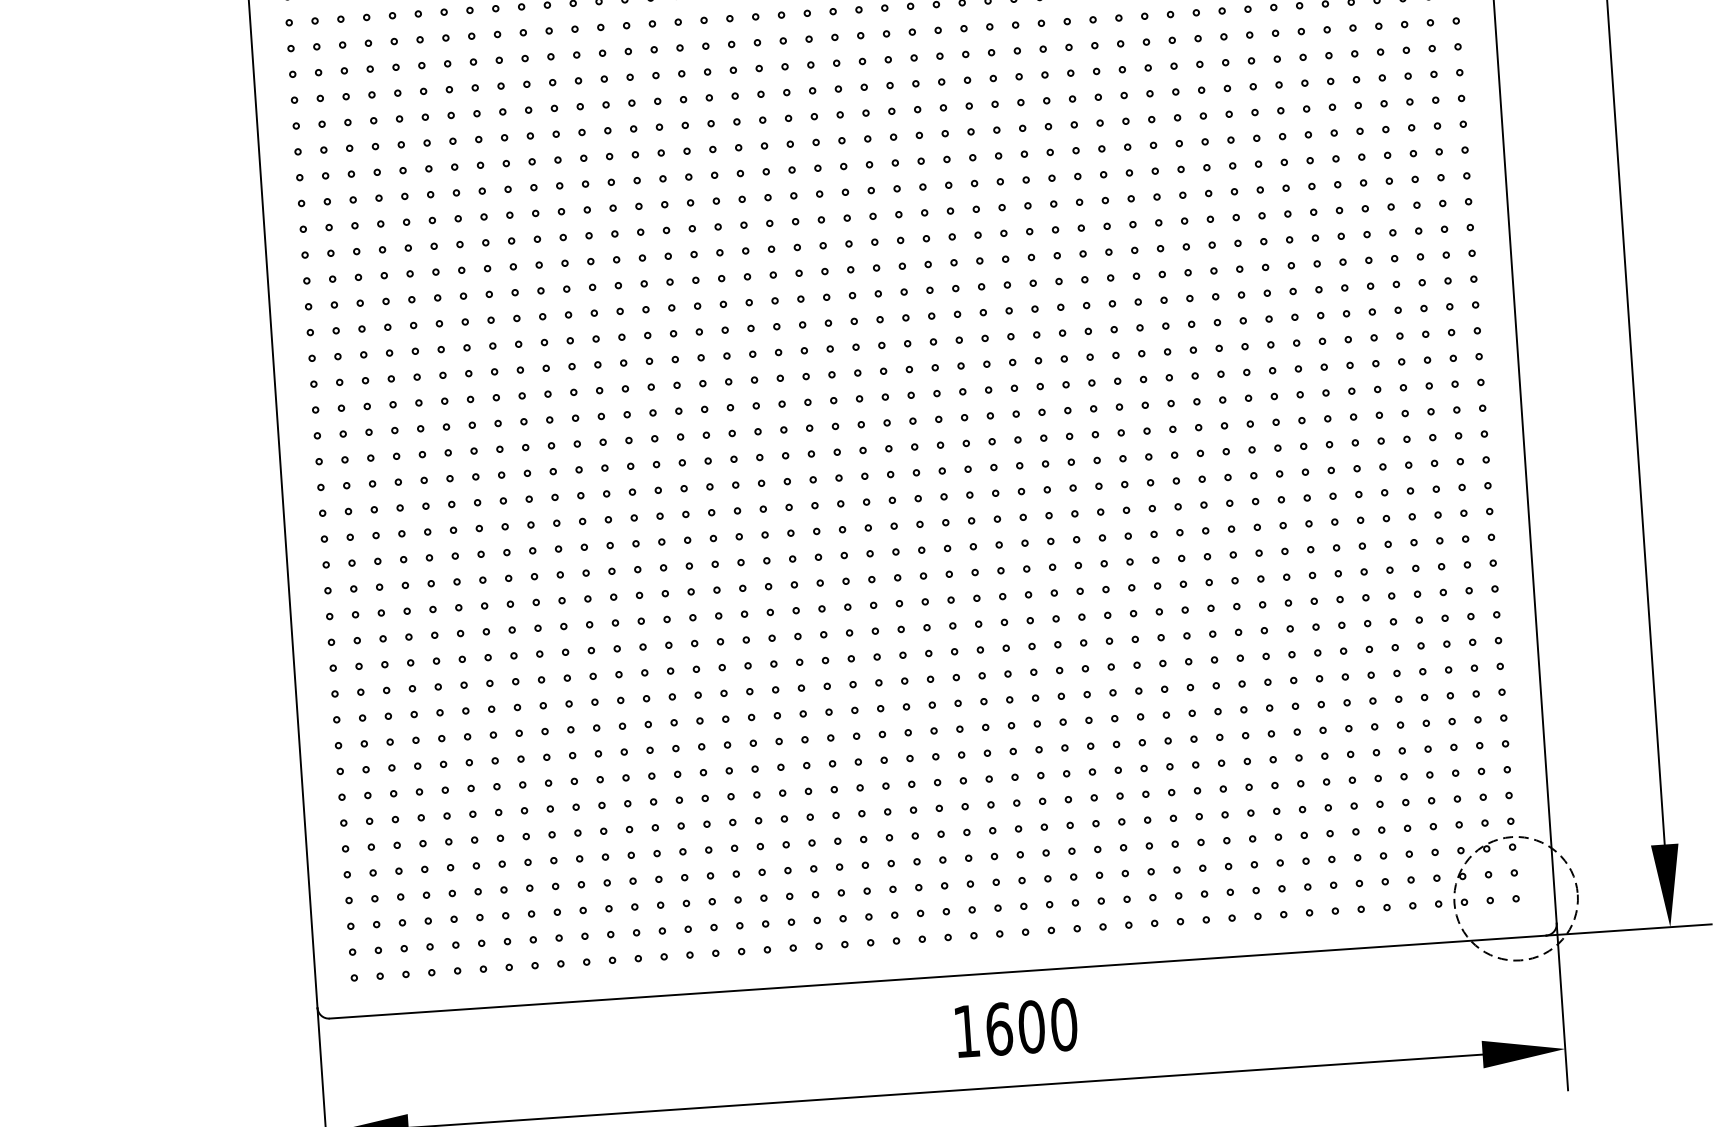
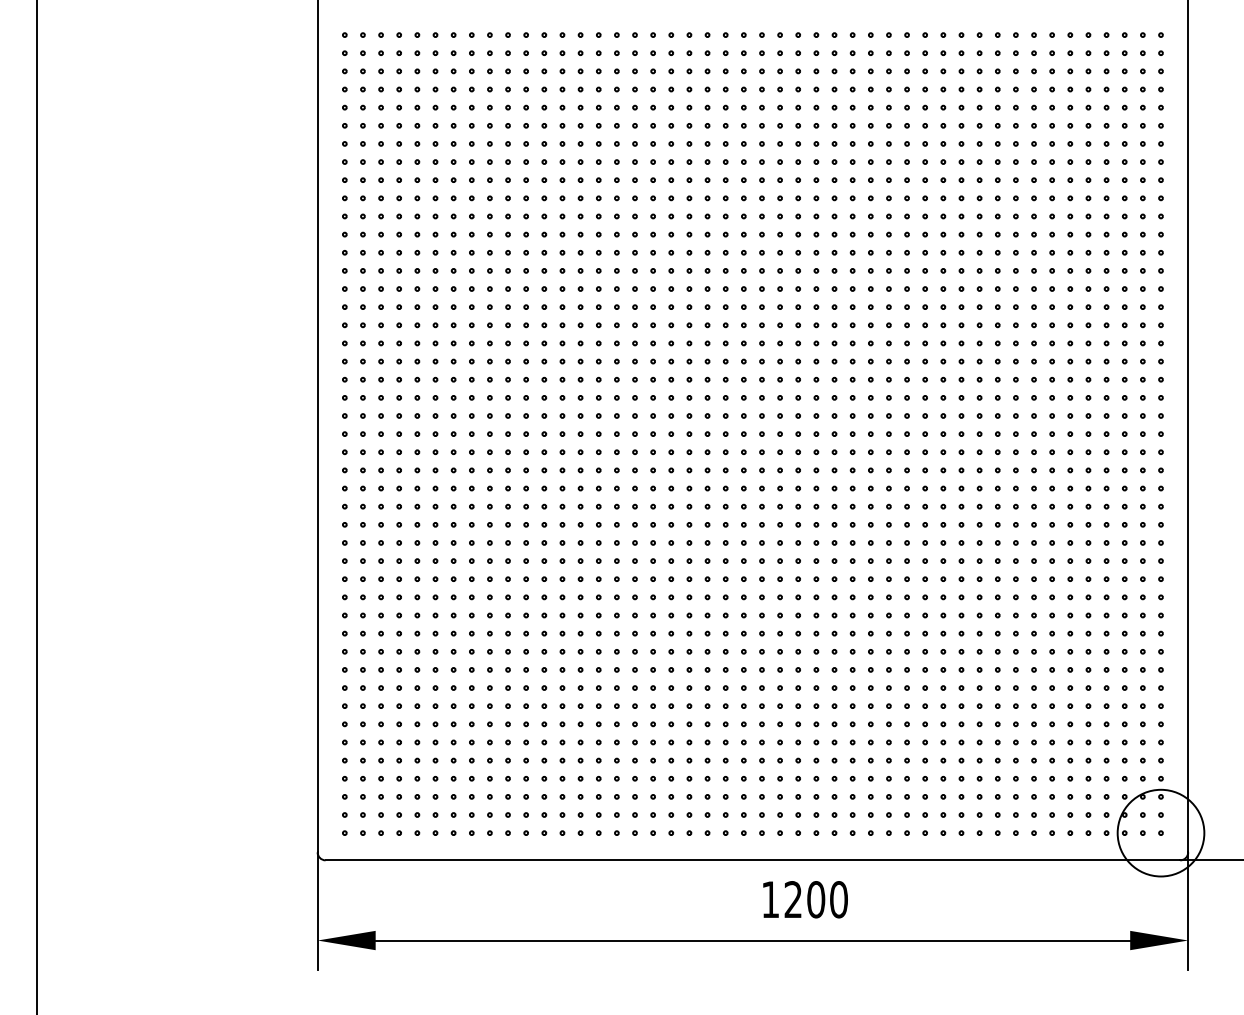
circle: (1515, 897) -> (1160, 832), dashed -> solid
text: (999, 1028) -> (793, 899), 1600 -> 1200

